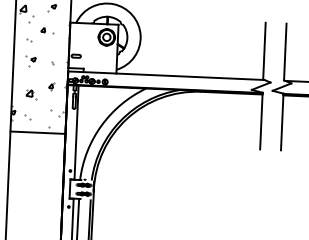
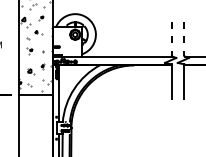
line: (264, 51) -> (171, 39), solid -> dashed
line: (285, 52) -> (184, 39), solid -> dashed

